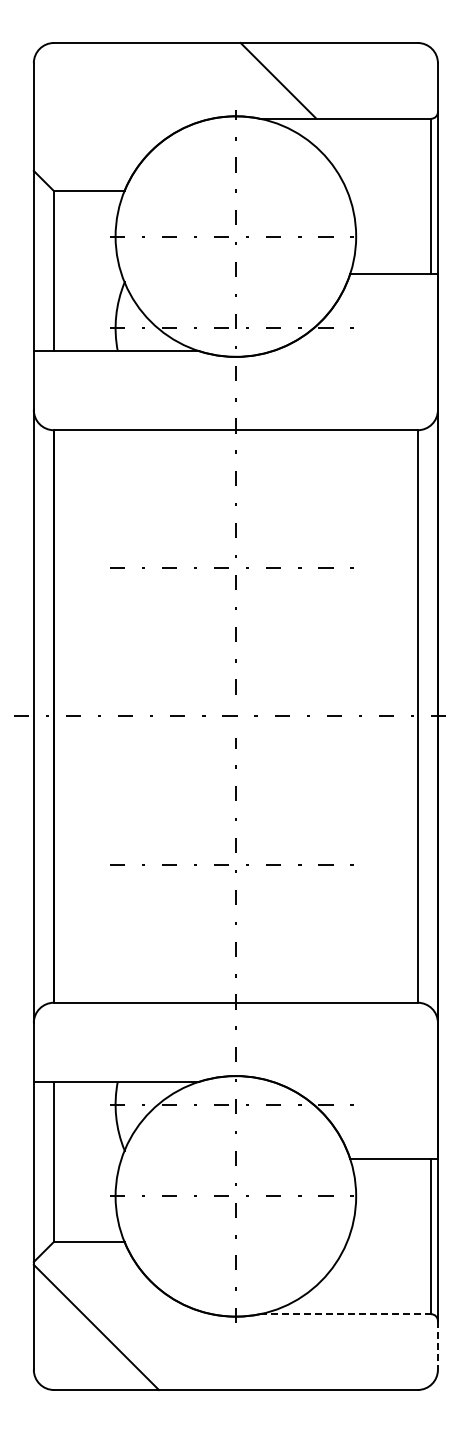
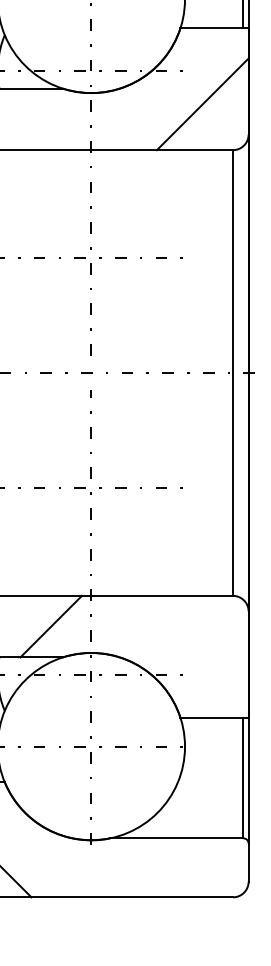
line: (378, 371) -> (202, 104), added
line: (183, 1041) -> (50, 626), added
line: (345, 1314) -> (176, 838), dashed -> solid
line: (437, 1345) -> (248, 862), dashed -> solid

